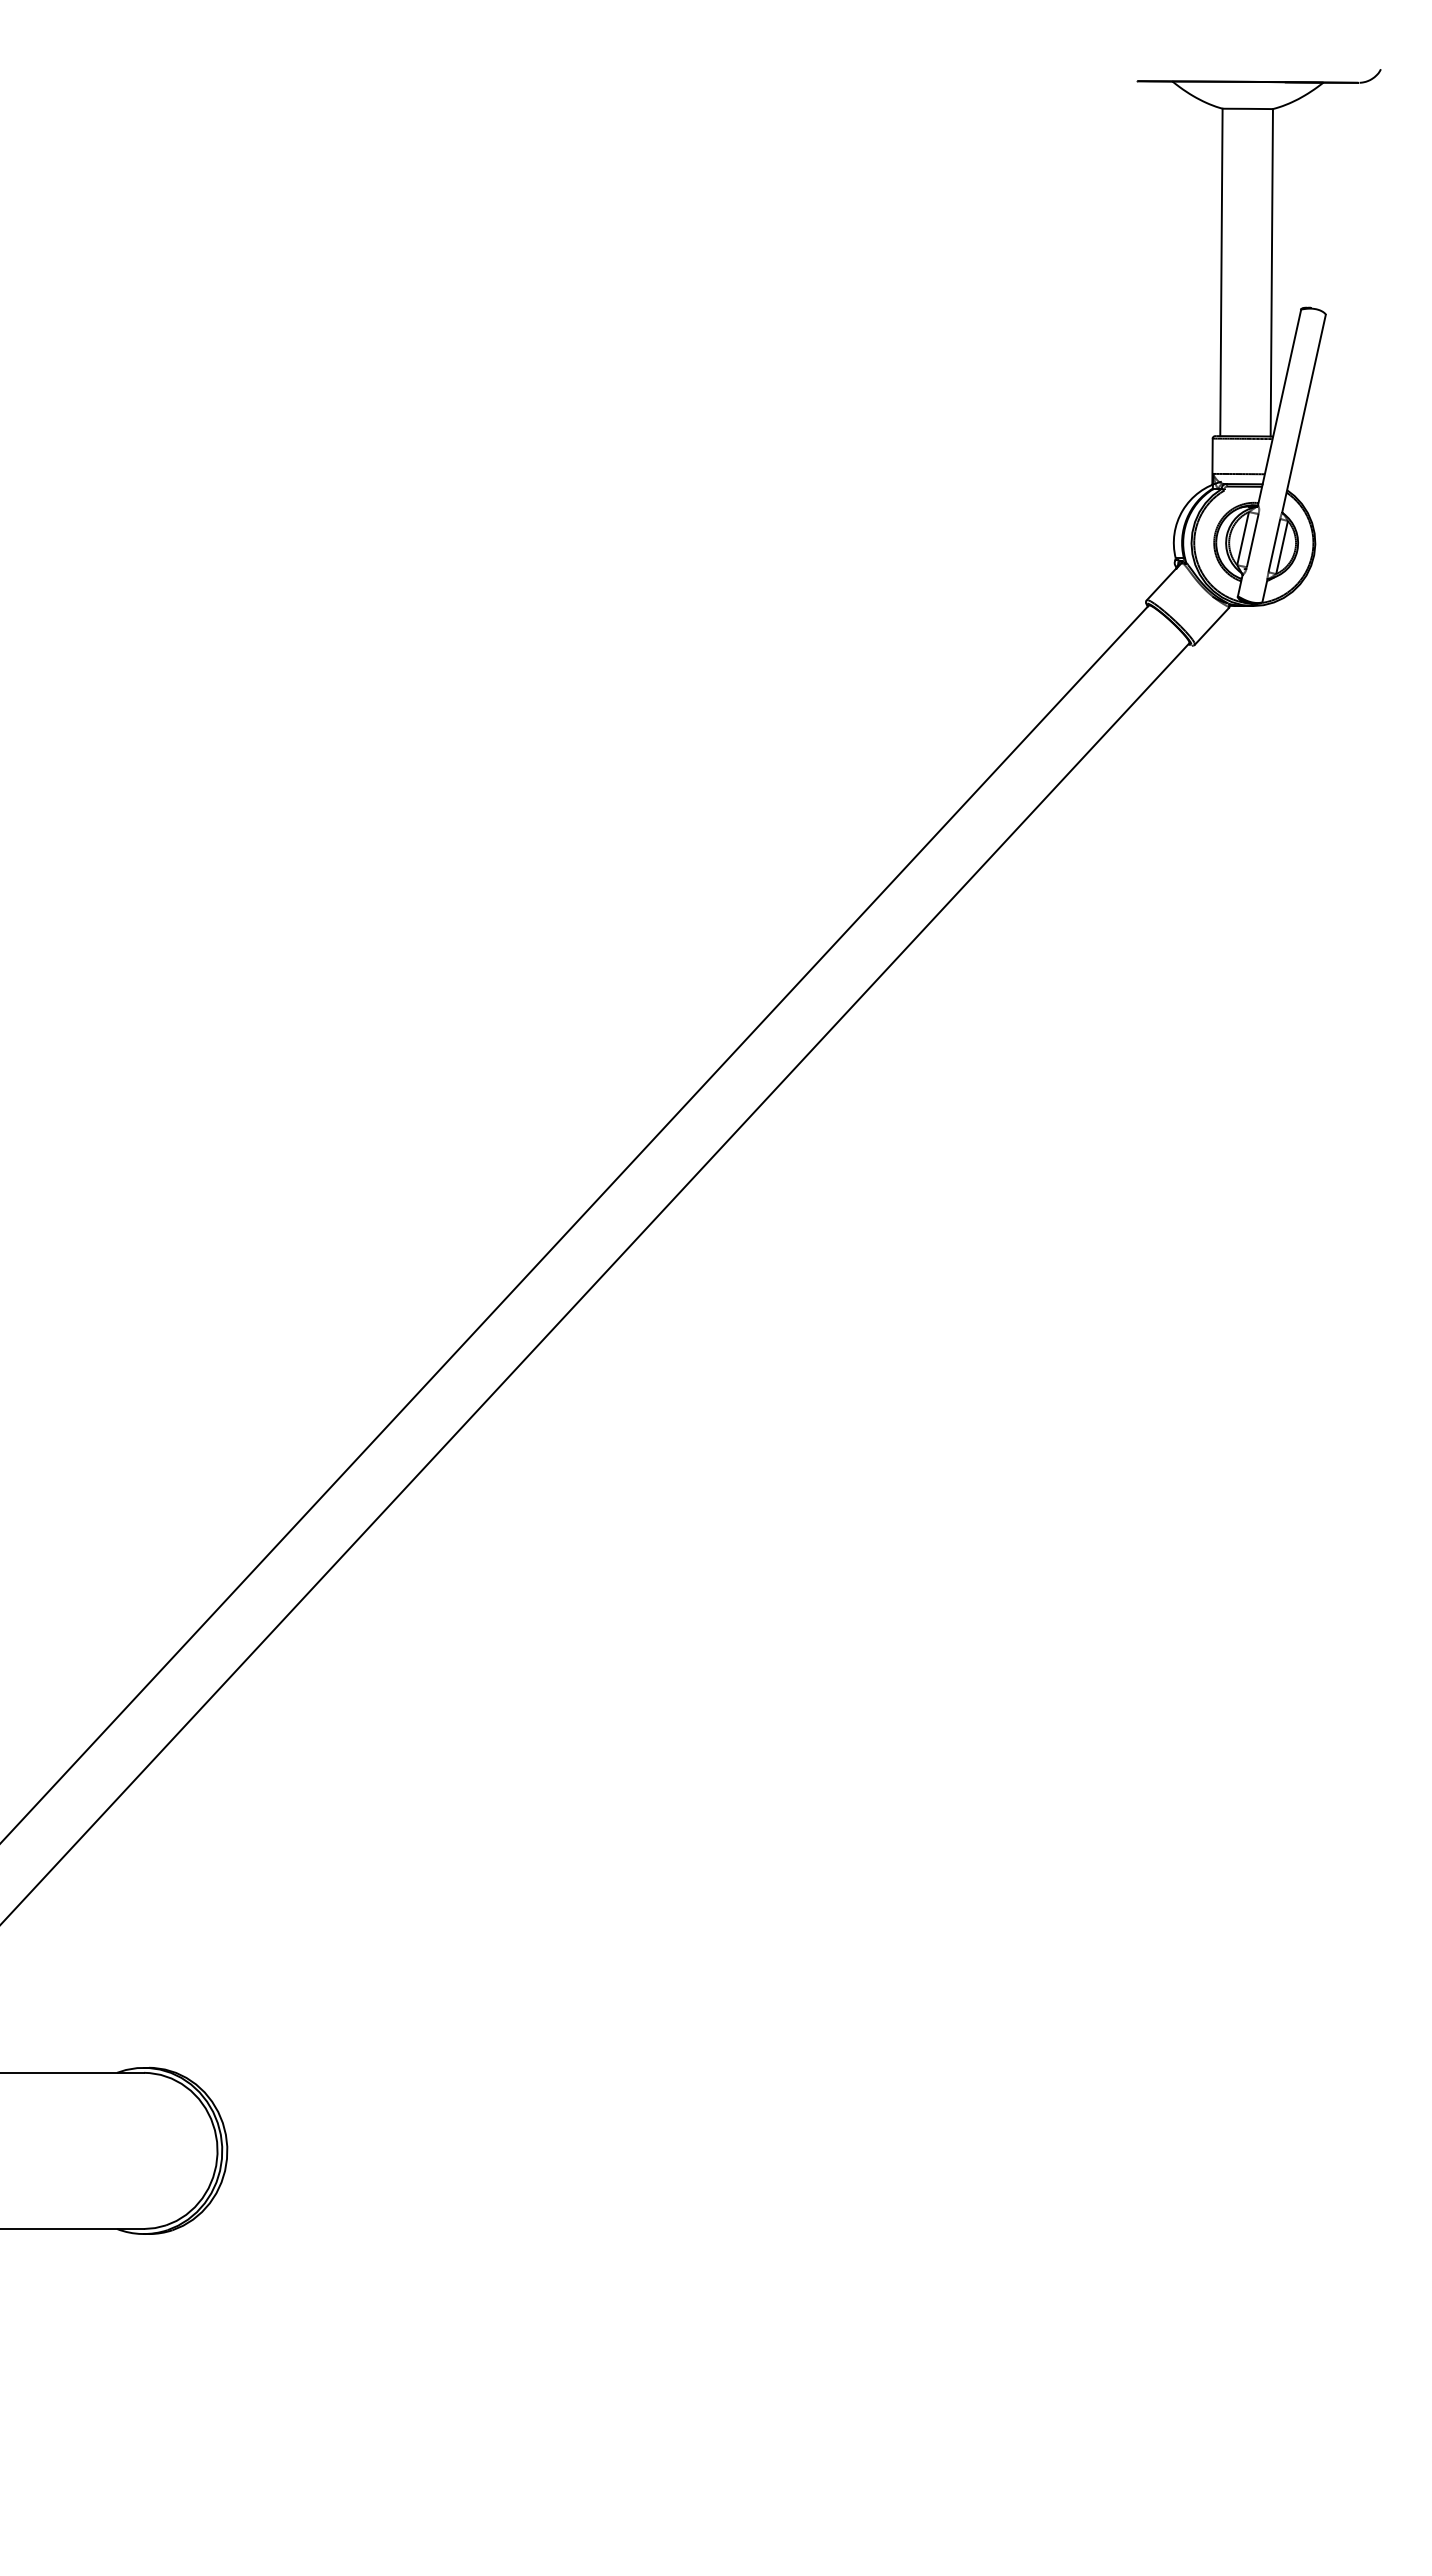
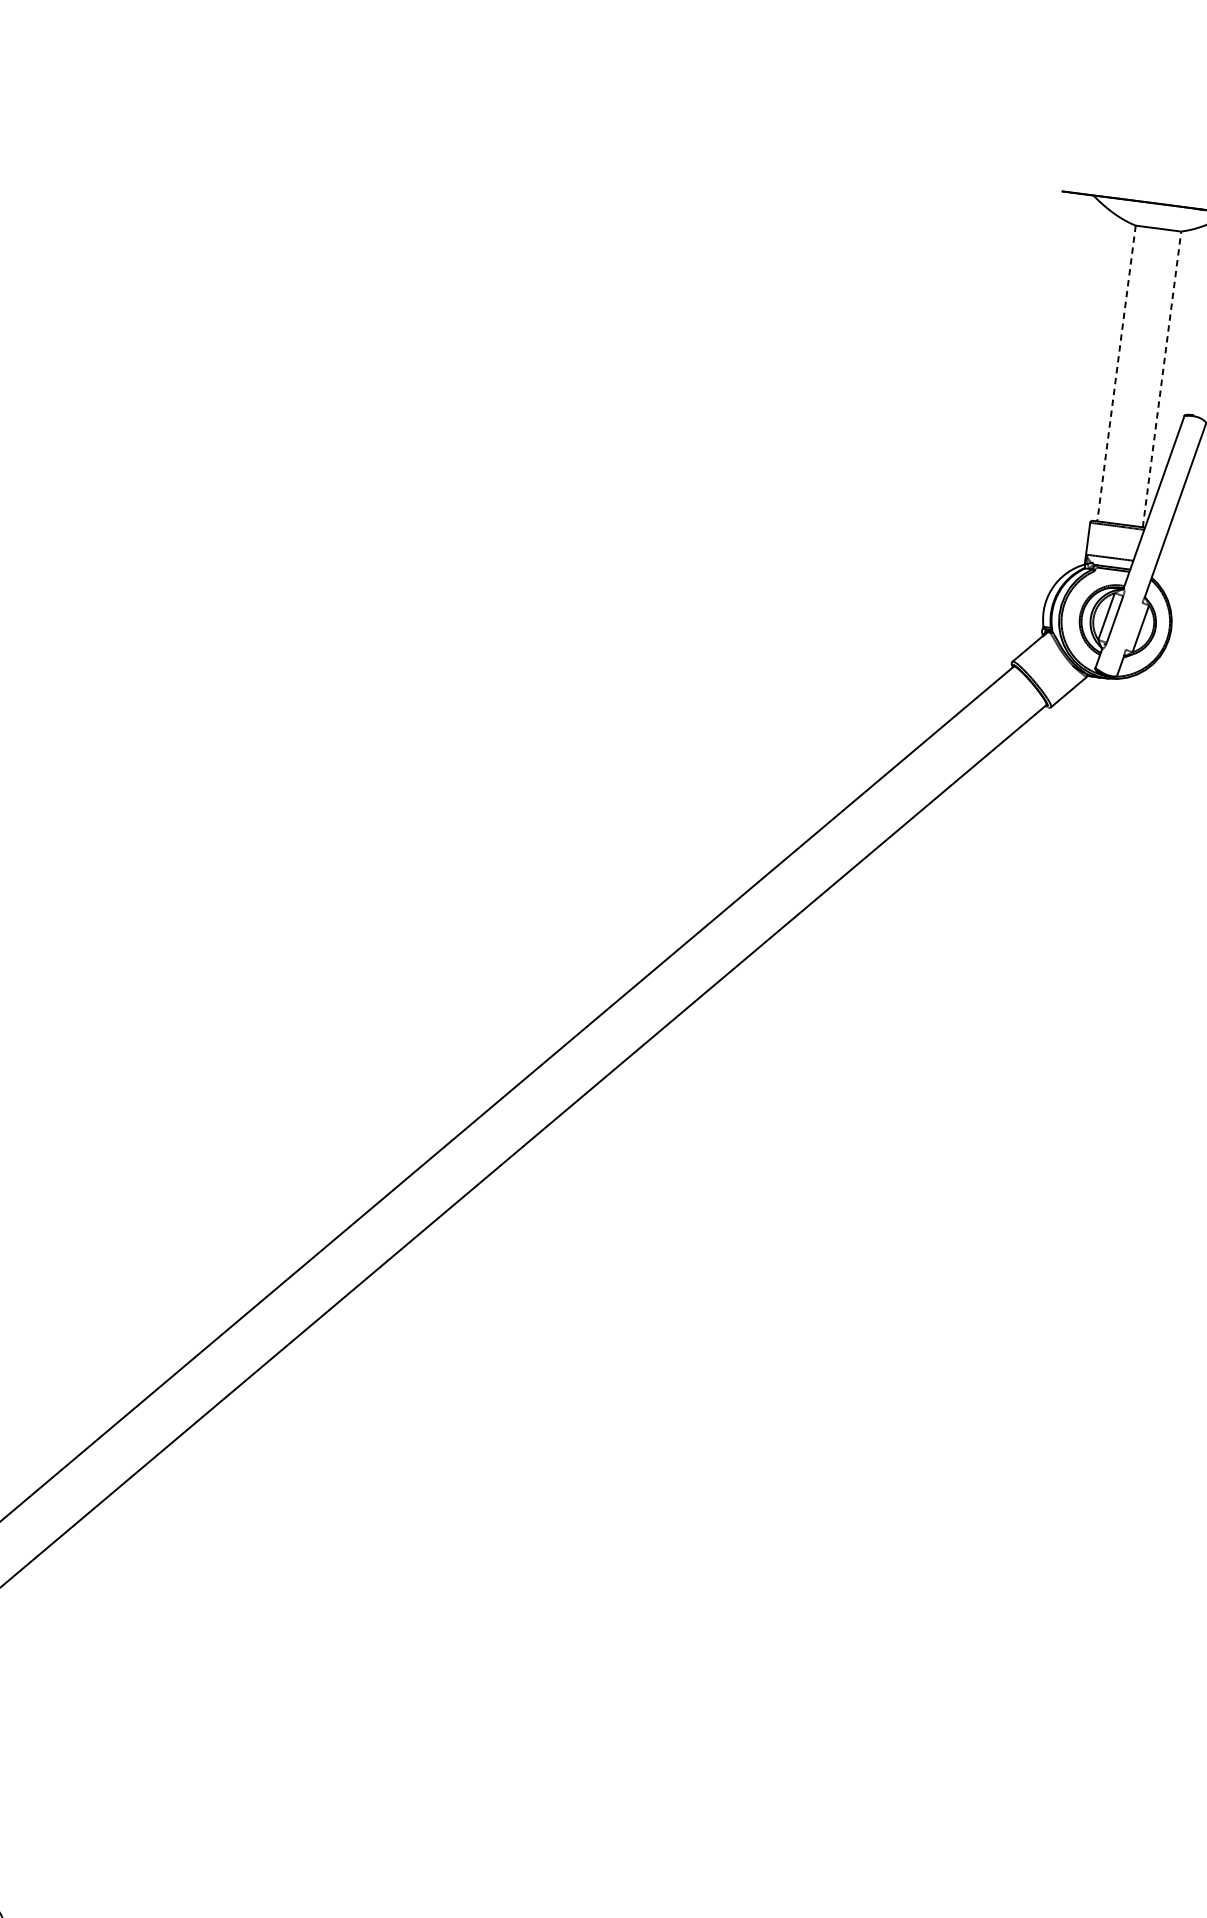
line: (1221, 272) -> (1116, 373), solid -> dashed
line: (1271, 272) -> (1161, 379), solid -> dashed
line: (1274, 545) -> (1134, 626), removed

